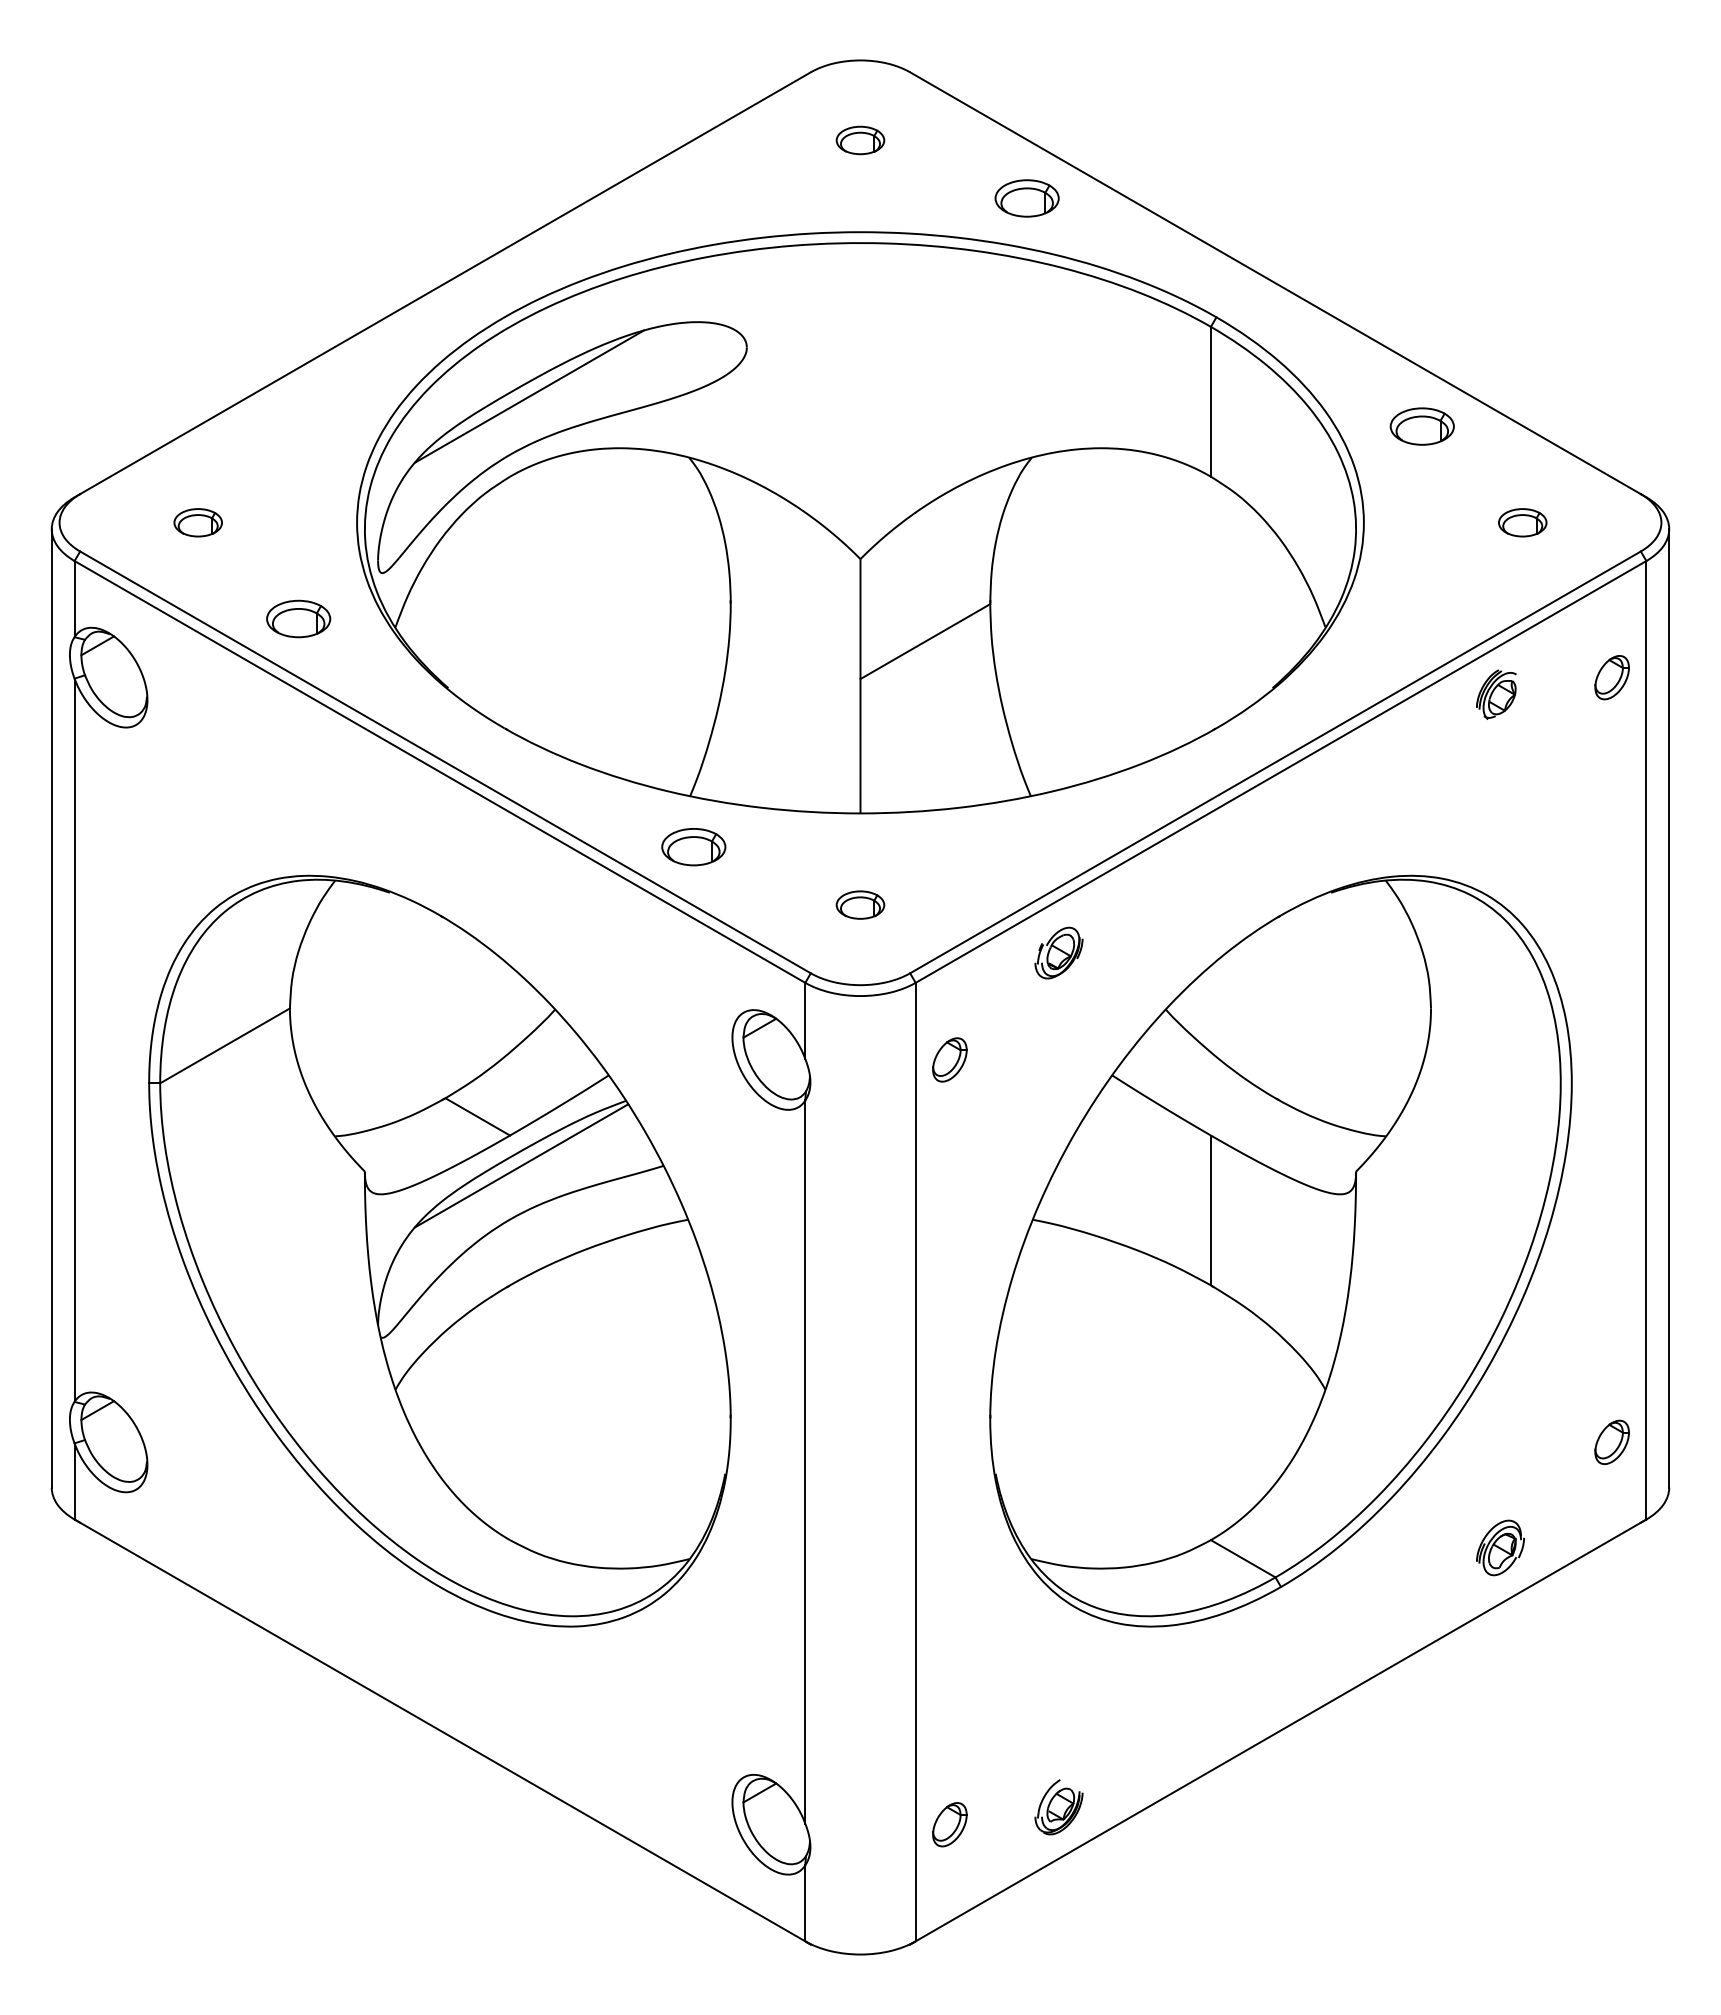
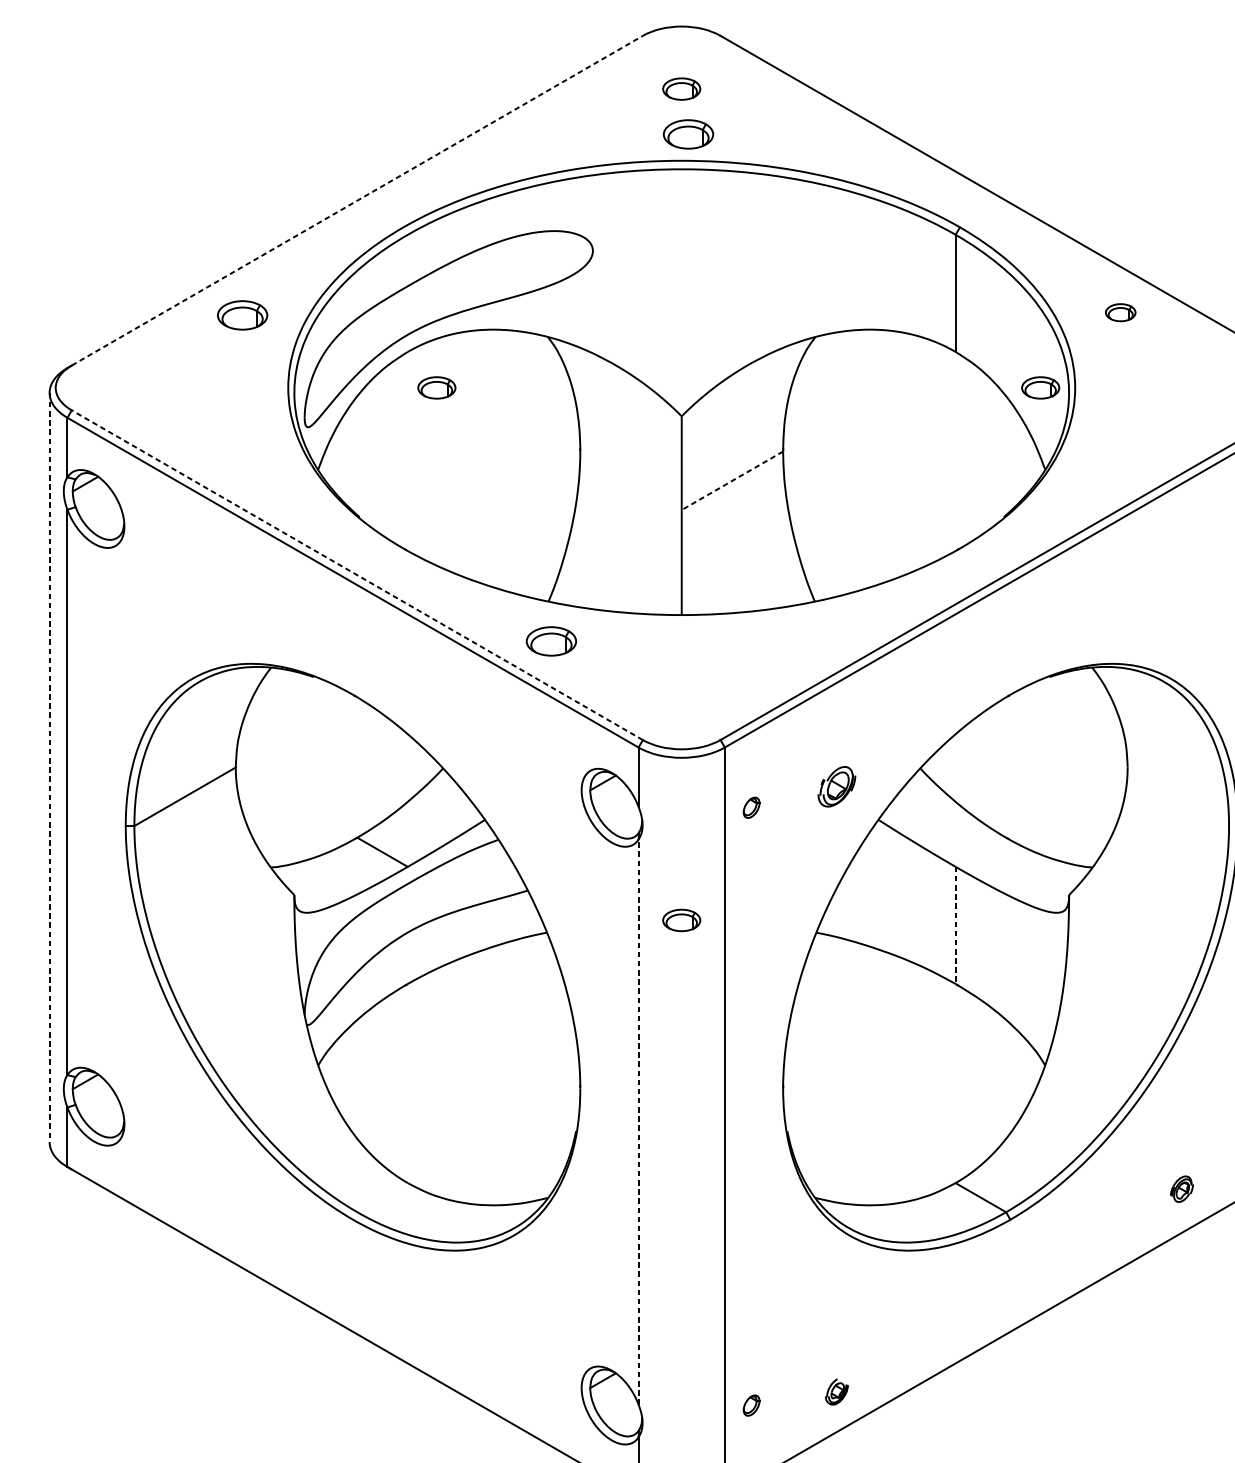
part: (1026, 198) -> (687, 134), moved
line: (445, 283) -> (357, 200), solid -> dashed
line: (529, 396) -> (423, 289), removed
part: (1421, 426) -> (1120, 312), size x0.6
part: (197, 522) -> (436, 387), moved
part: (1522, 522) -> (1040, 387), moved
part: (298, 618) -> (242, 315), moved
line: (925, 641) -> (732, 480), solid -> dashed
part: (1496, 694) -> (1178, 522), removed
line: (445, 762) -> (357, 575), solid -> dashed
part: (860, 904) -> (681, 919), moved
part: (1058, 952) -> (836, 786), moved
line: (51, 1008) -> (49, 767), solid -> dashed
part: (949, 1059) -> (751, 807), size x0.6
line: (521, 1165) -> (416, 890), removed
line: (1210, 1210) -> (955, 925), solid -> dashed
line: (805, 1462) -> (638, 1122), solid -> dashed
part: (1500, 1547) -> (1181, 1188), size x0.6
part: (1058, 1807) -> (836, 1392), size x0.6
part: (949, 1824) -> (751, 1405), size x0.6

